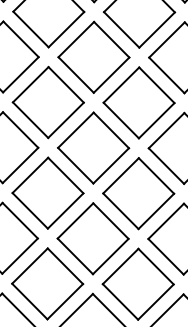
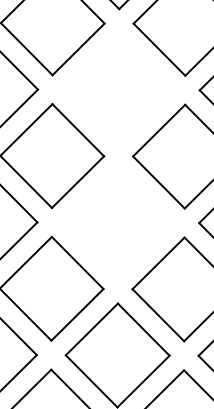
part: (93, 56) -> (118, 88), removed
part: (93, 147) -> (118, 221), removed

